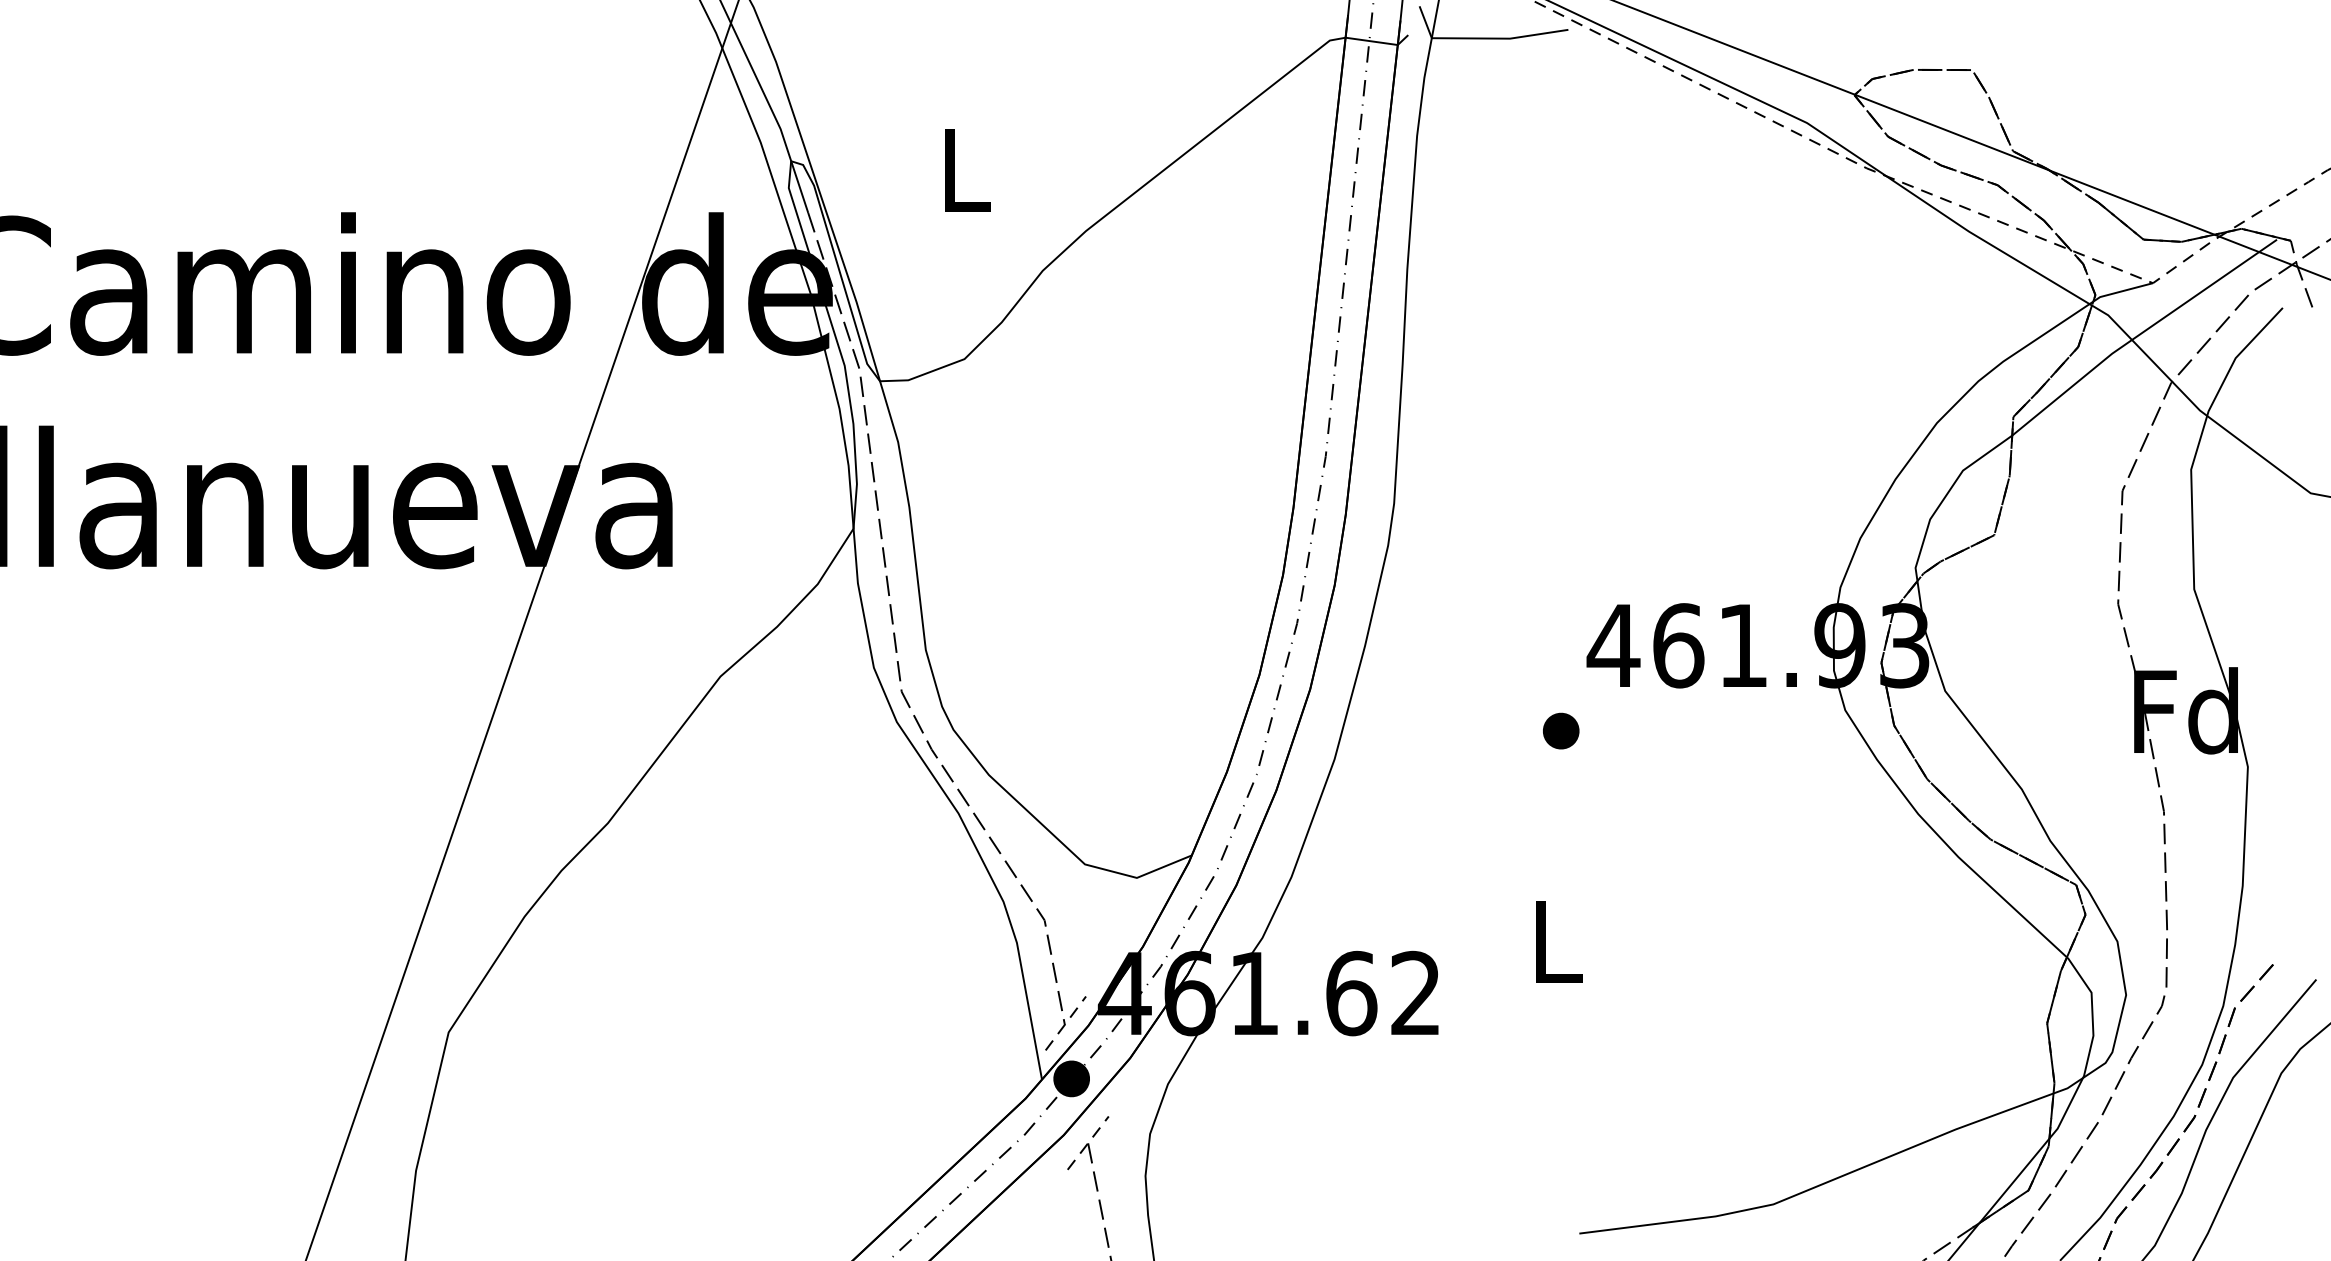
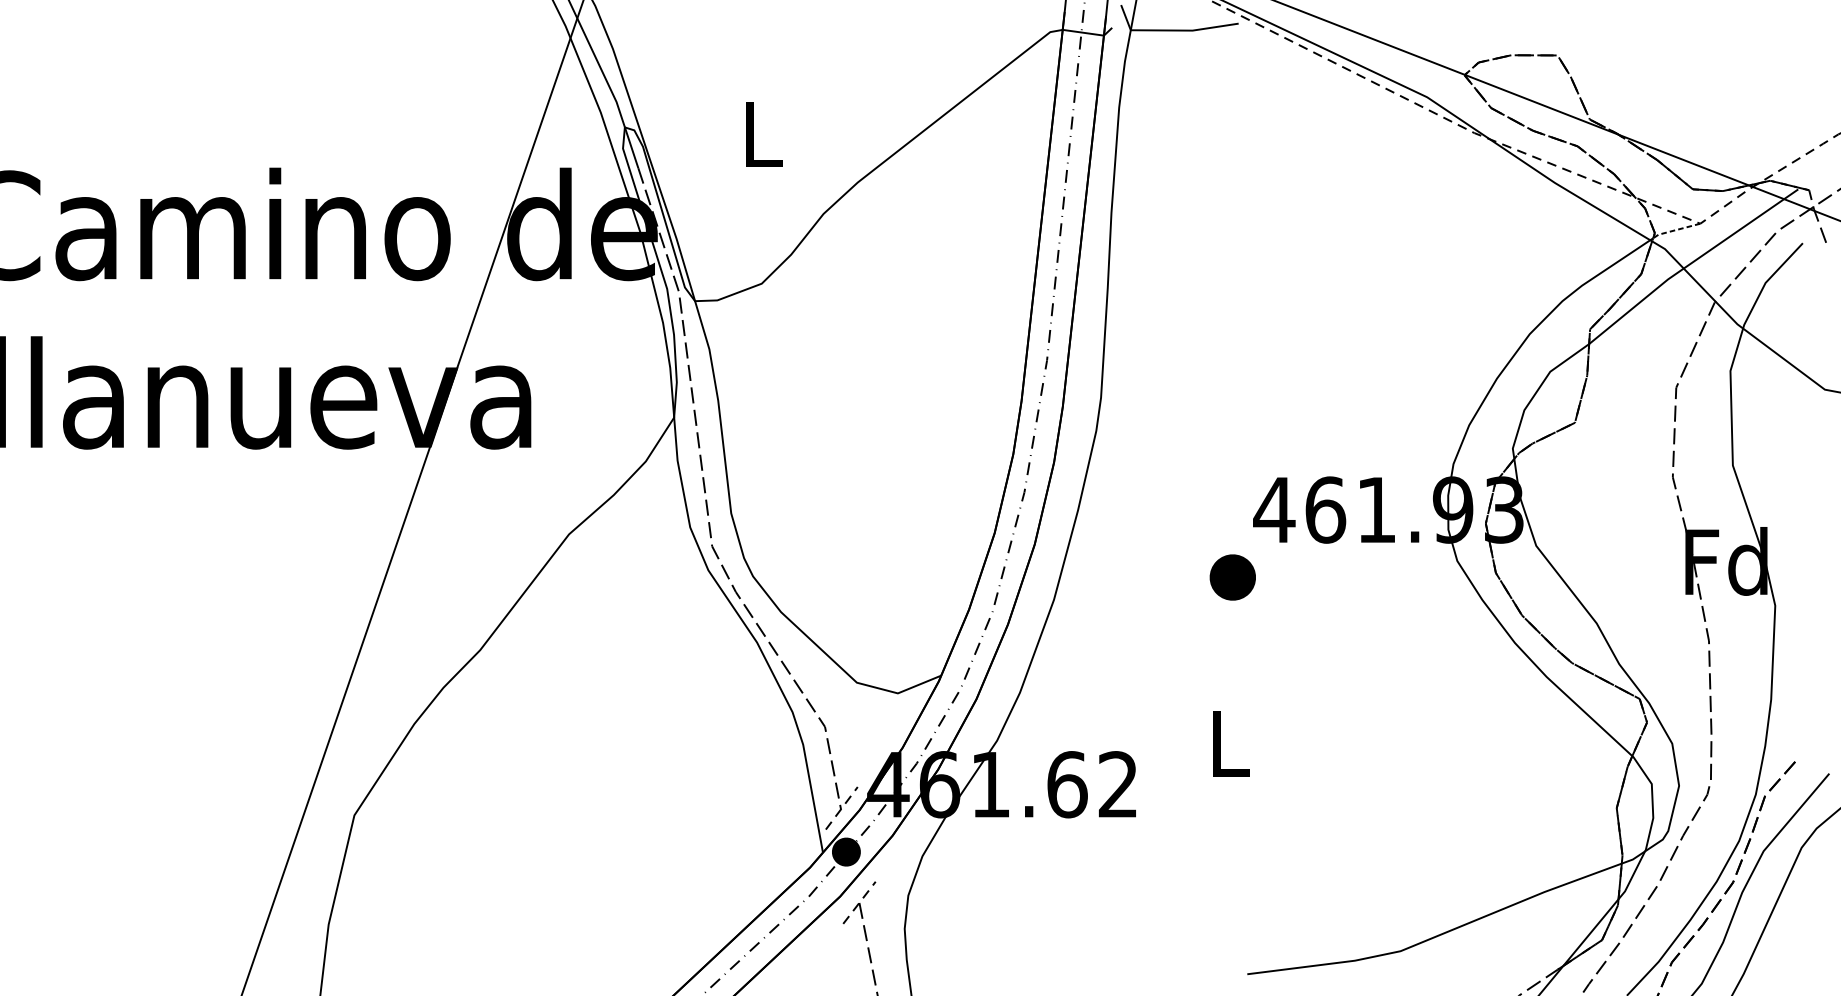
line: (2121, 291) -> (1675, 230), solid -> dashed
part: (1561, 730) -> (1233, 576), size x1.6

